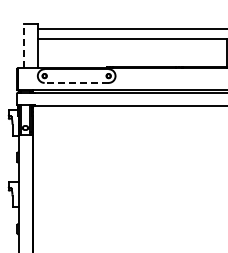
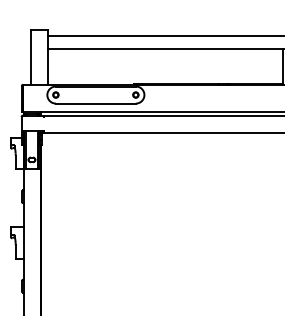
line: (24, 46) -> (30, 58), dashed -> solid
line: (76, 82) -> (95, 103), dashed -> solid

